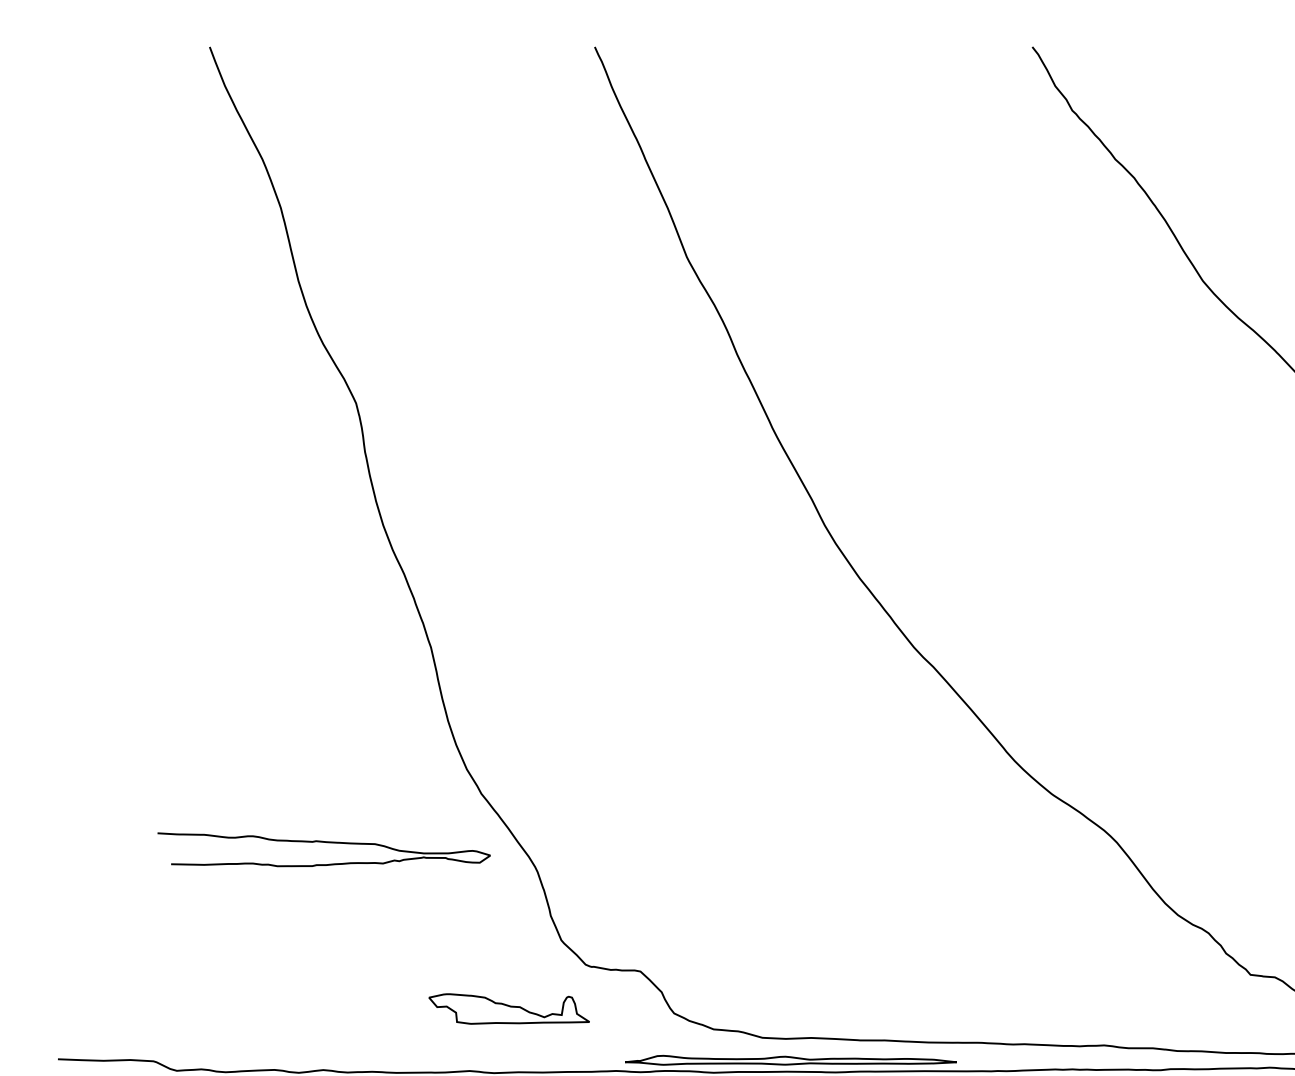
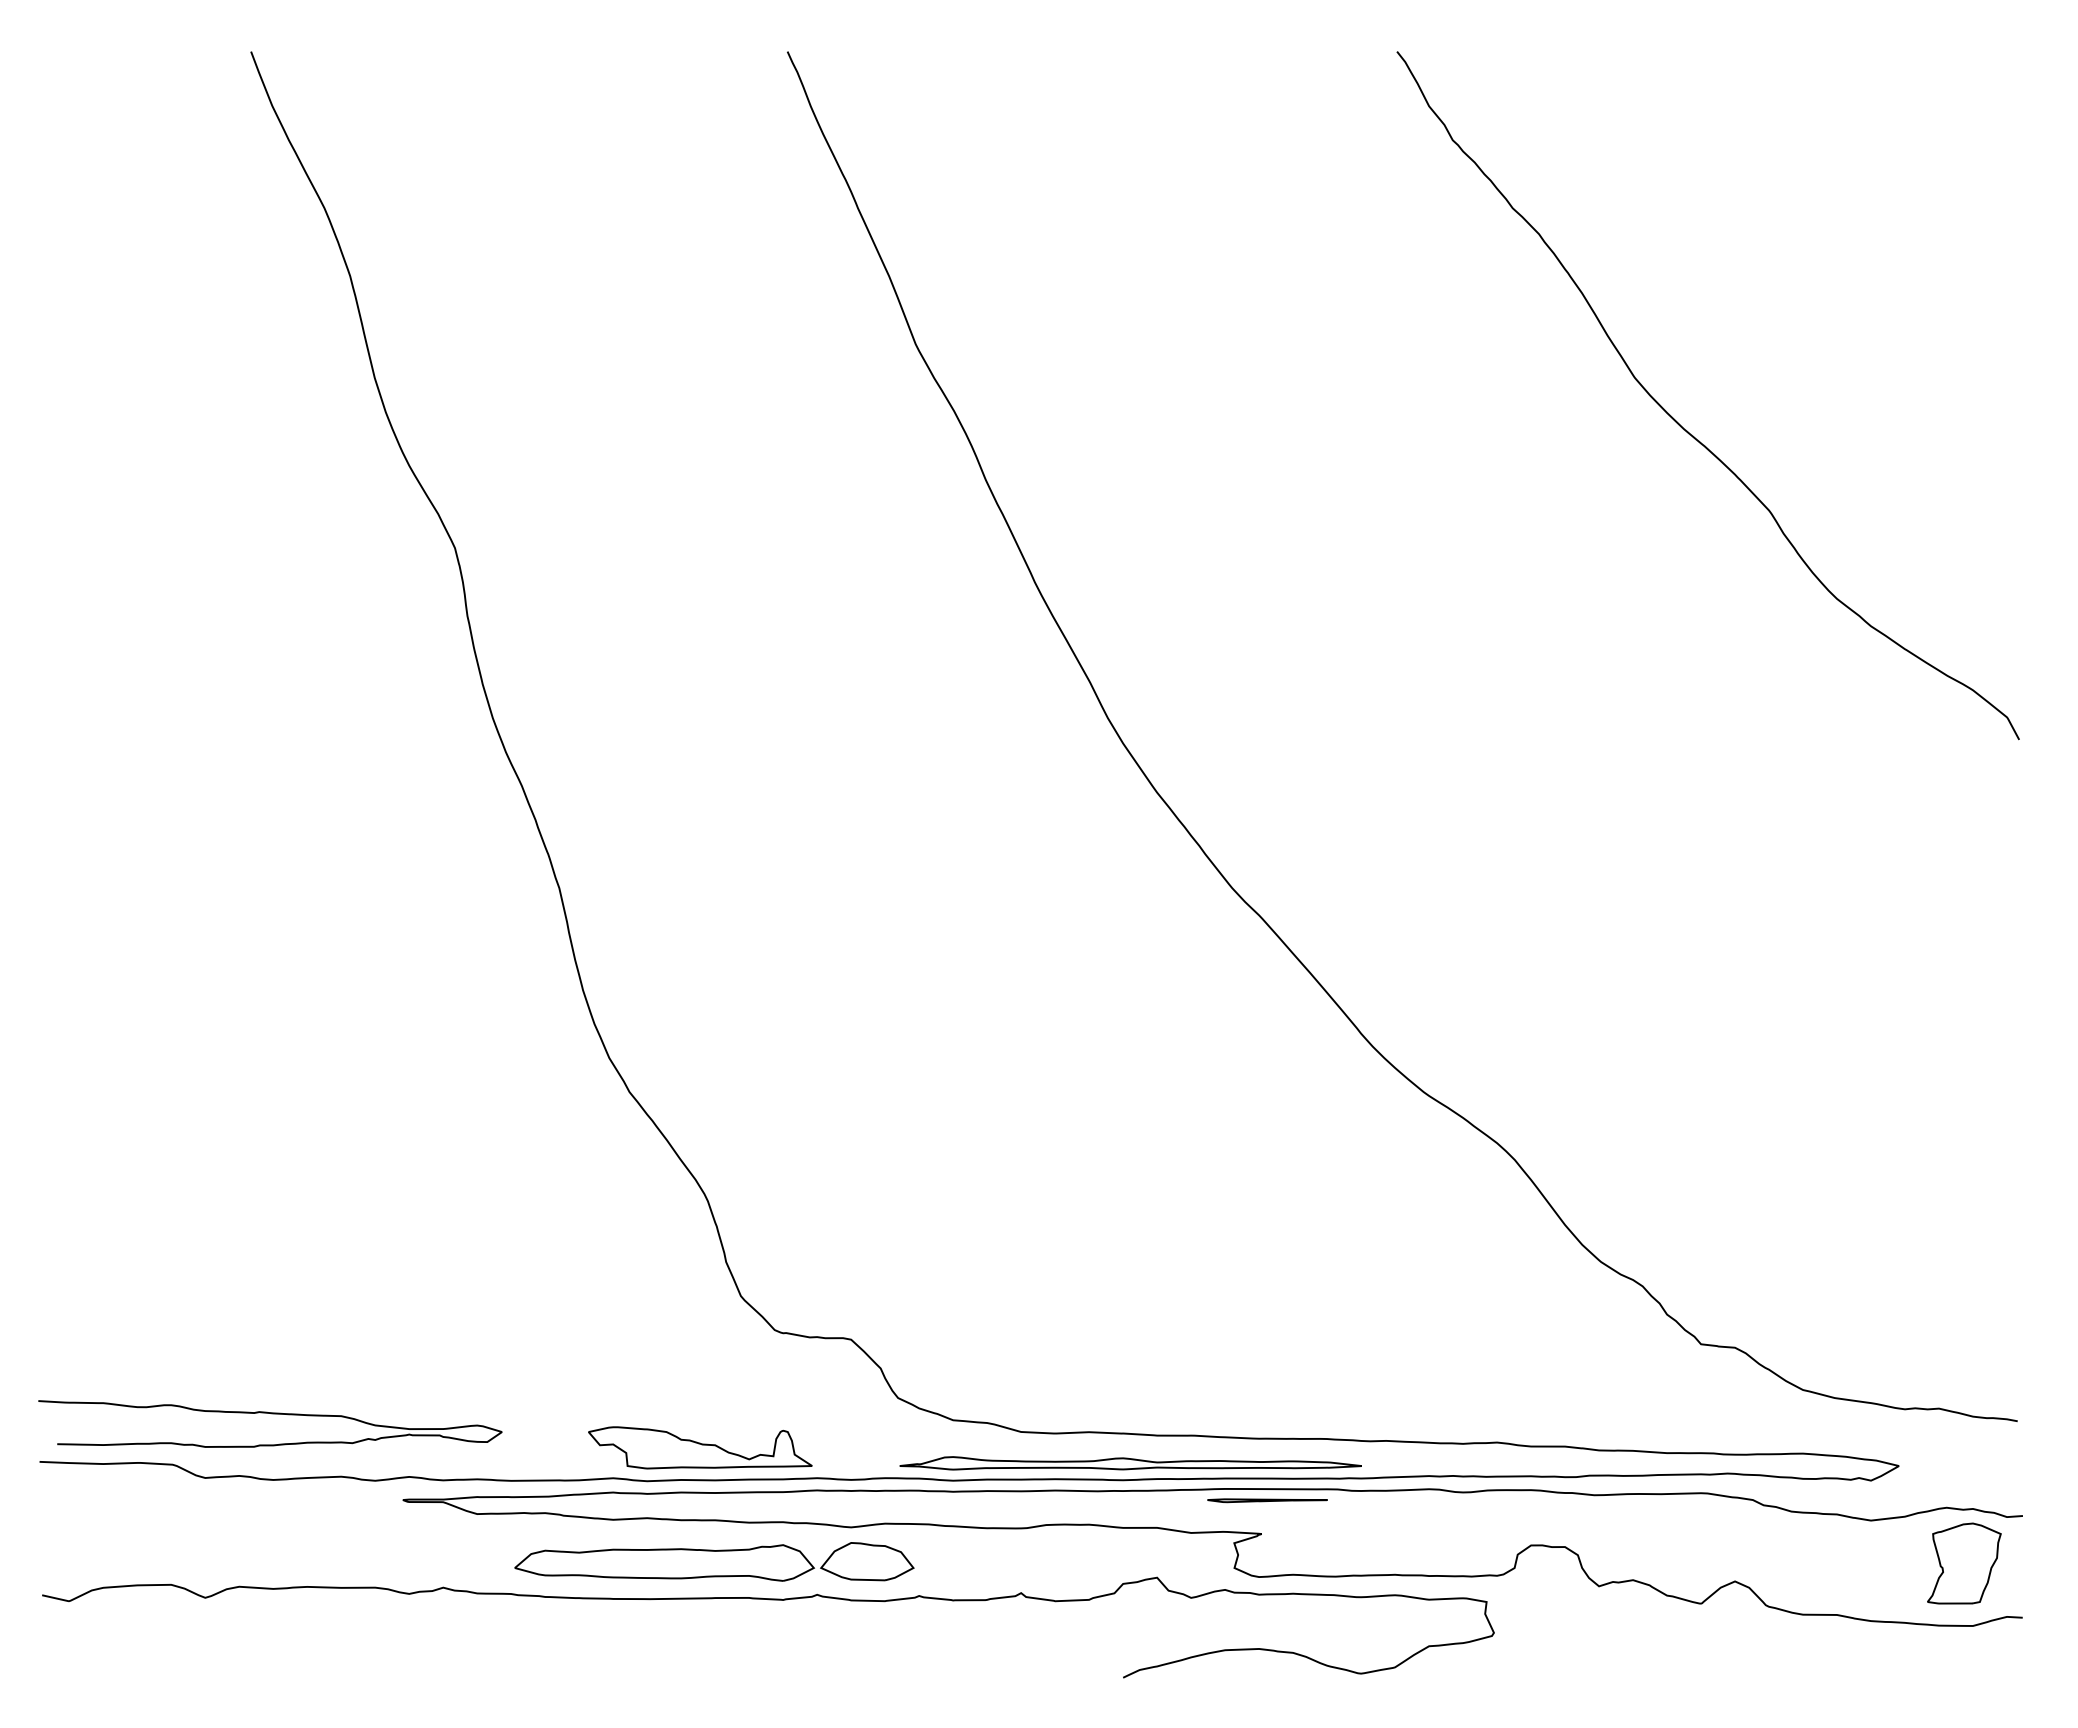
curve: (324, 842) -> (271, 1414), moved
part: (509, 1008) -> (700, 1447), moved
part: (790, 1060) -> (1130, 1463), moved

